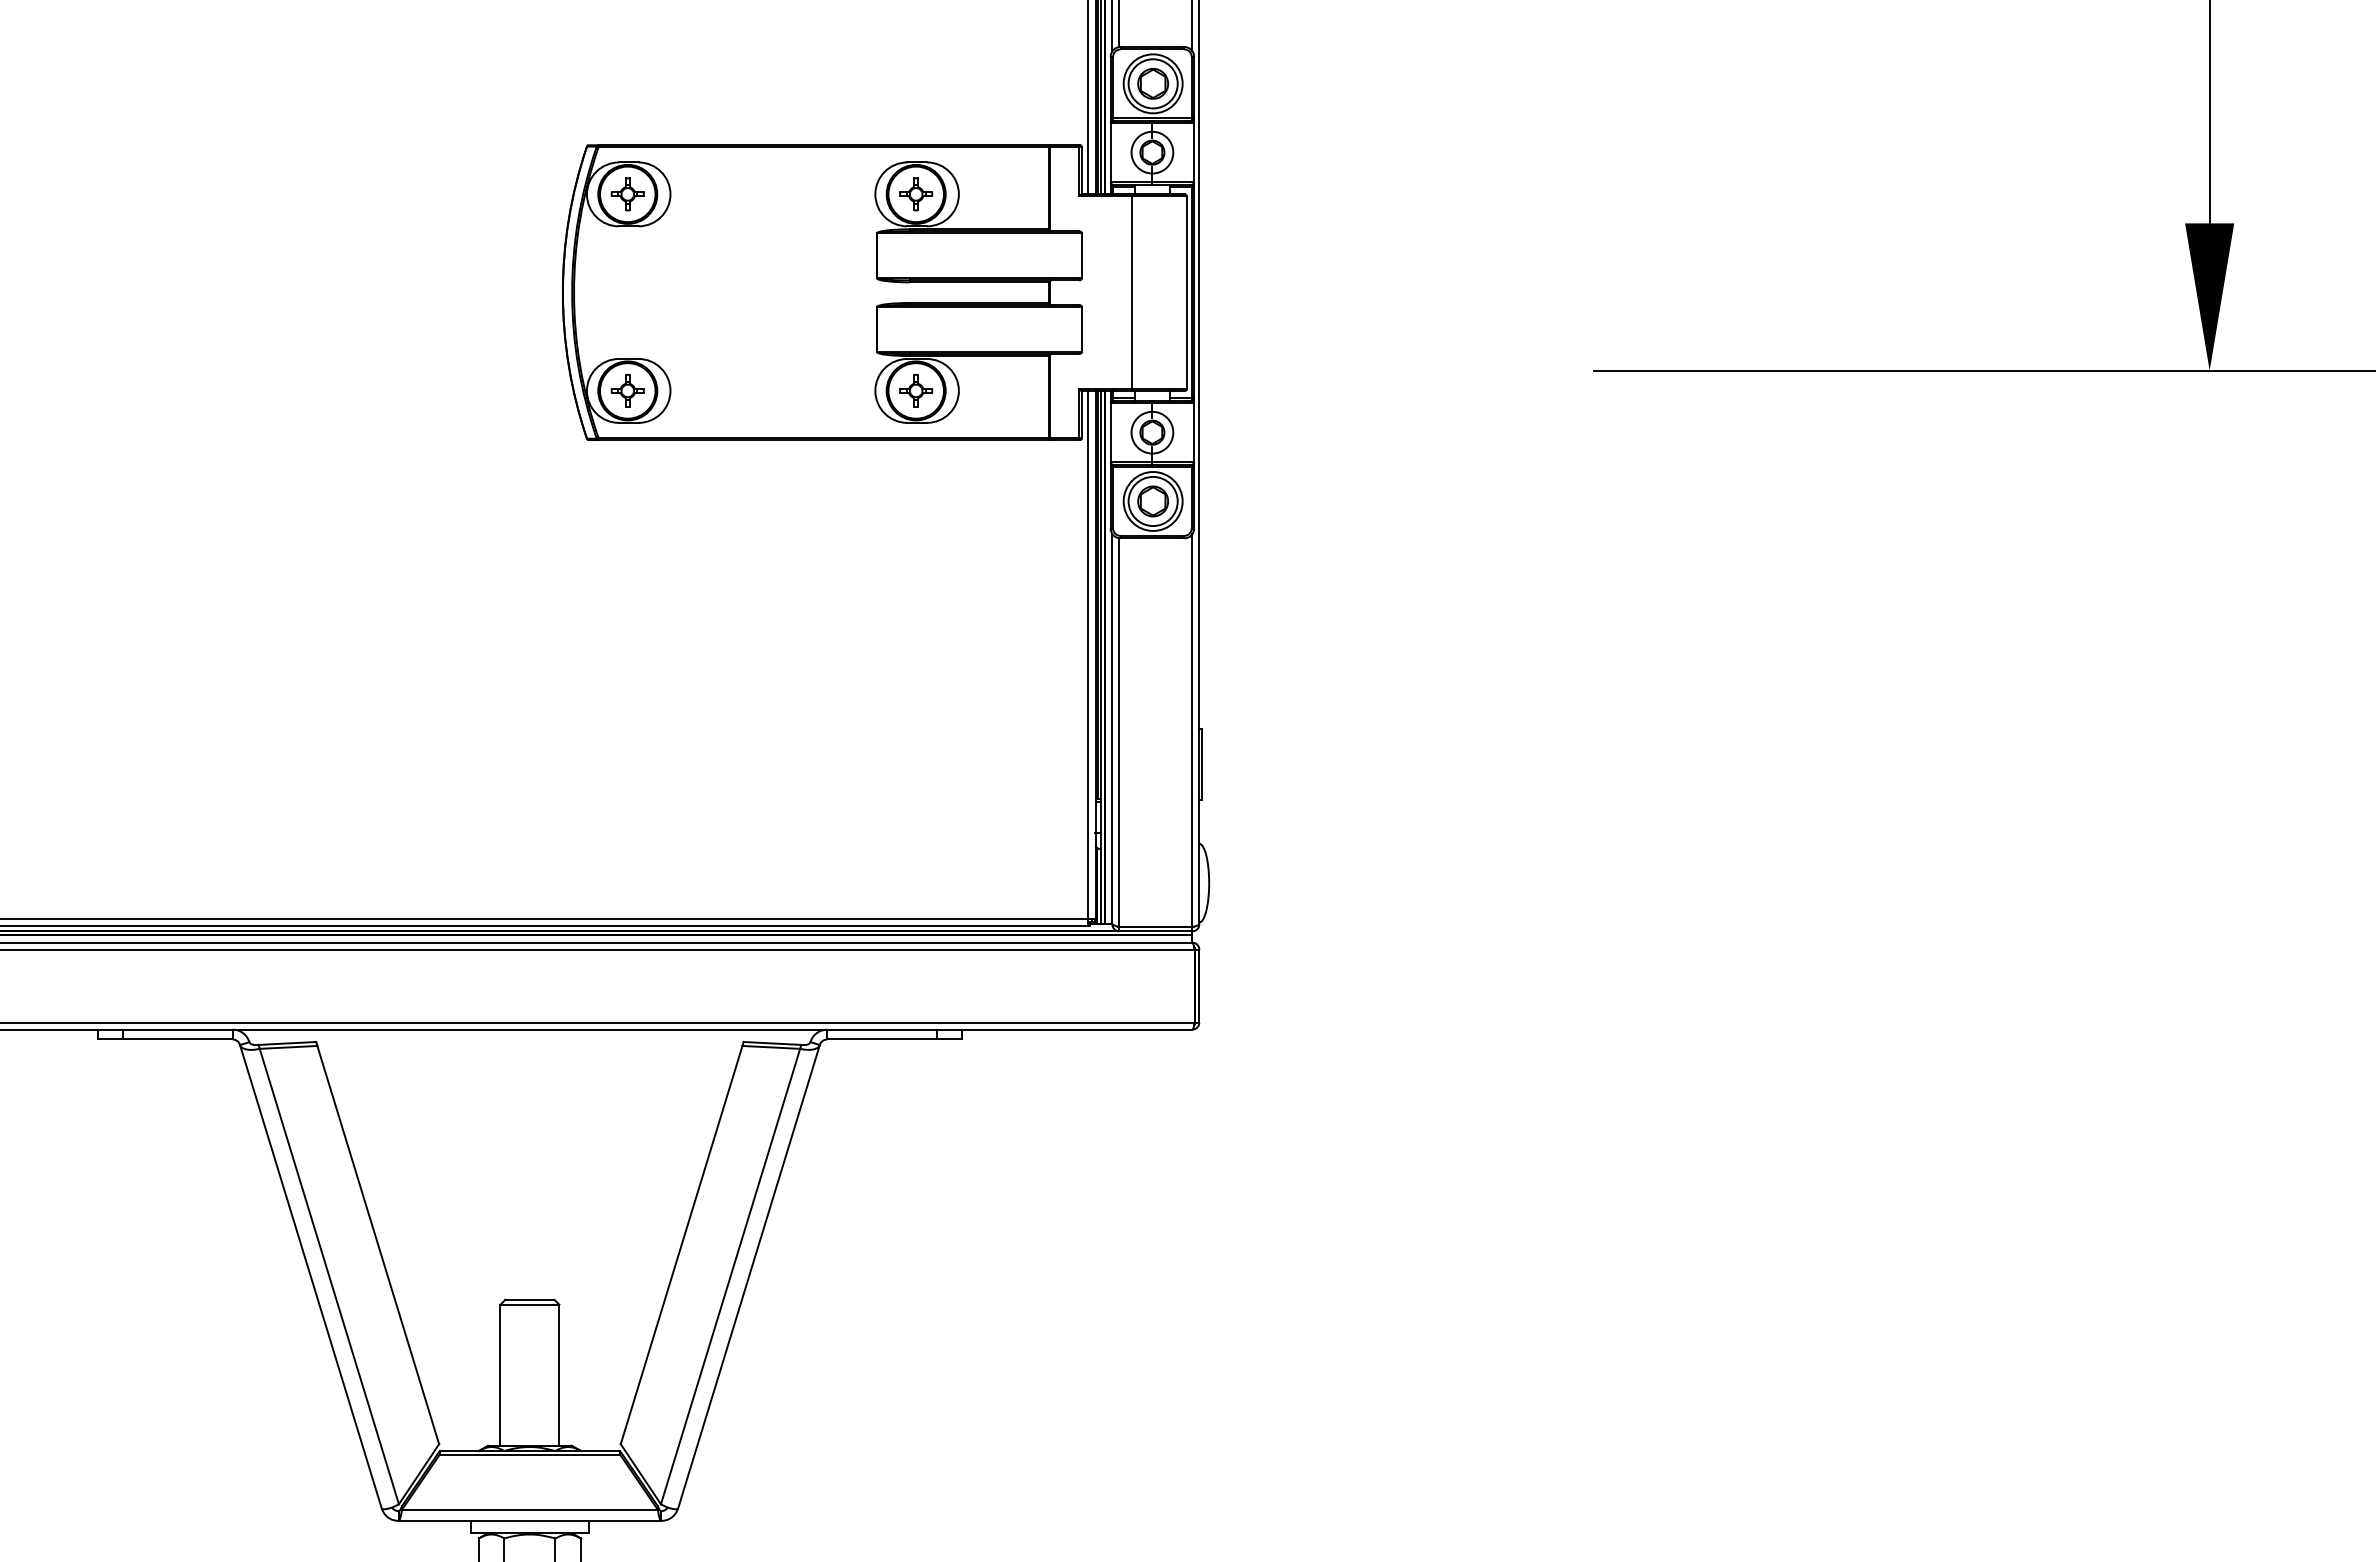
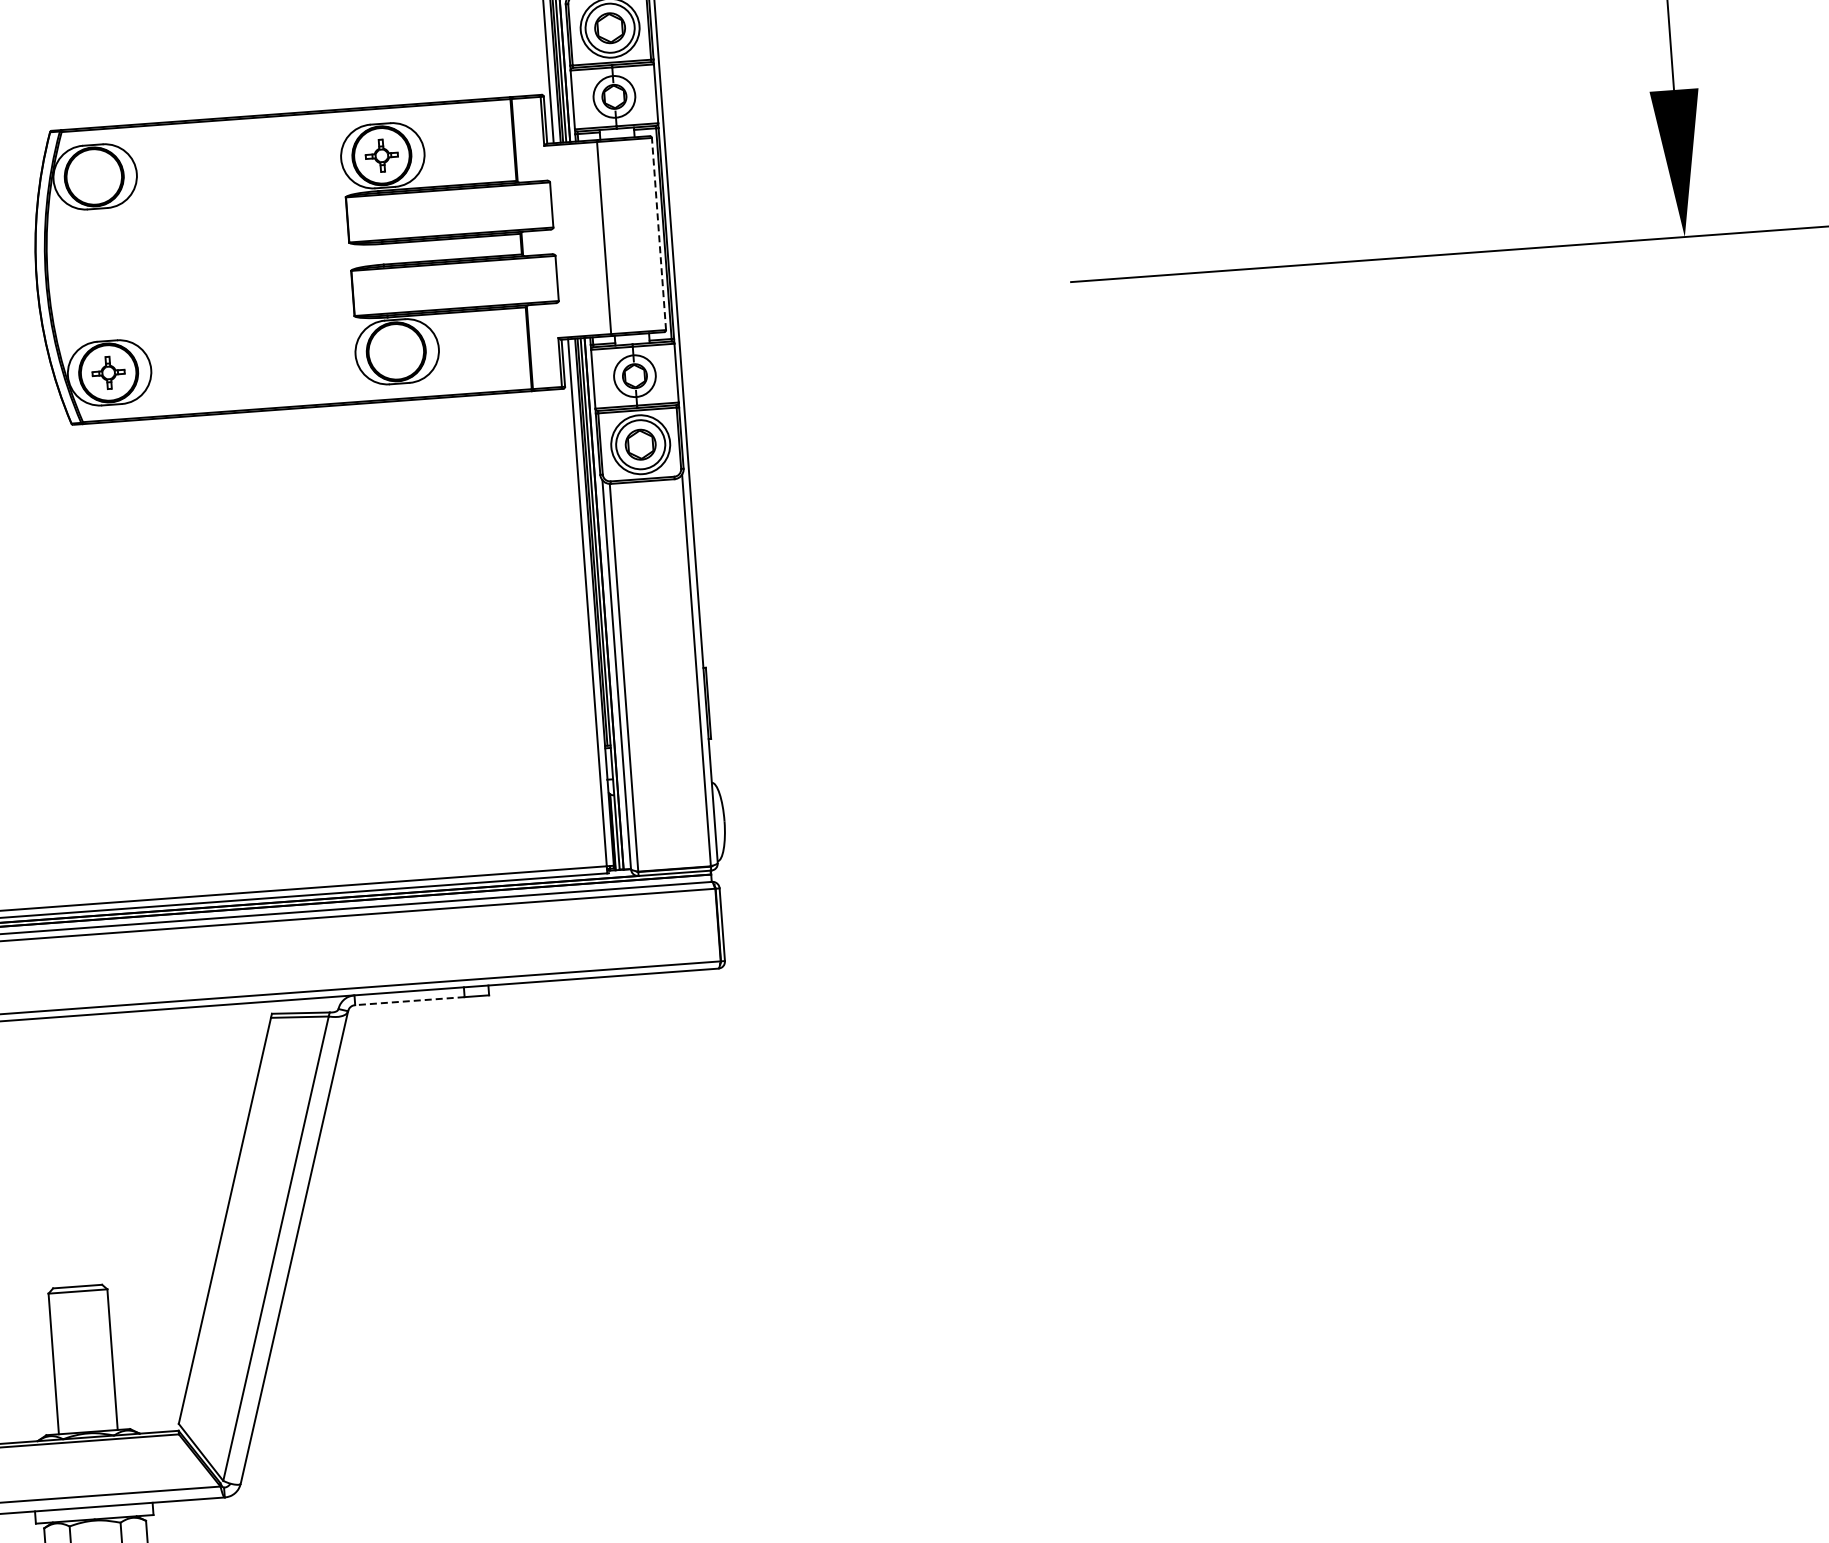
part: (627, 194) -> (93, 177), removed
line: (1186, 292) -> (658, 233), solid -> dashed
part: (916, 390) -> (396, 351), removed
line: (882, 1039) -> (410, 1001), solid -> dashed

